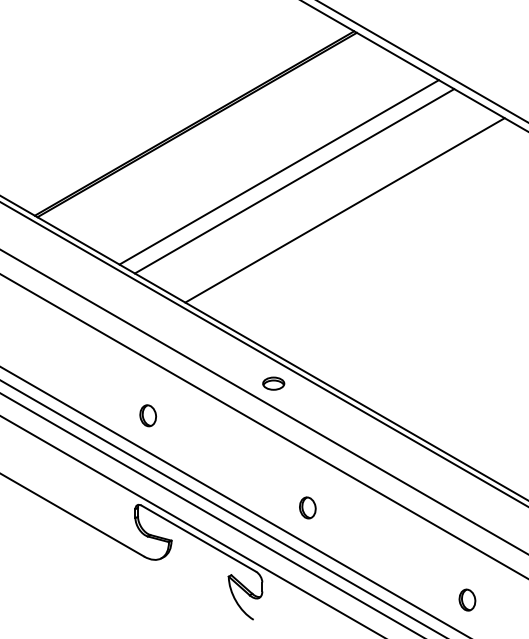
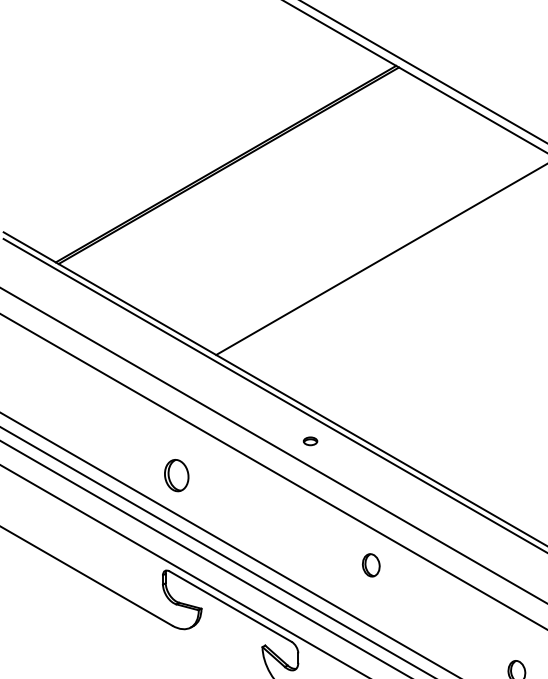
line: (278, 172) -> (315, 216), removed
line: (294, 181) -> (332, 225), removed
part: (273, 383) -> (310, 441), size x0.6
part: (147, 415) -> (175, 475), size x1.4
part: (307, 507) -> (370, 564), moved

